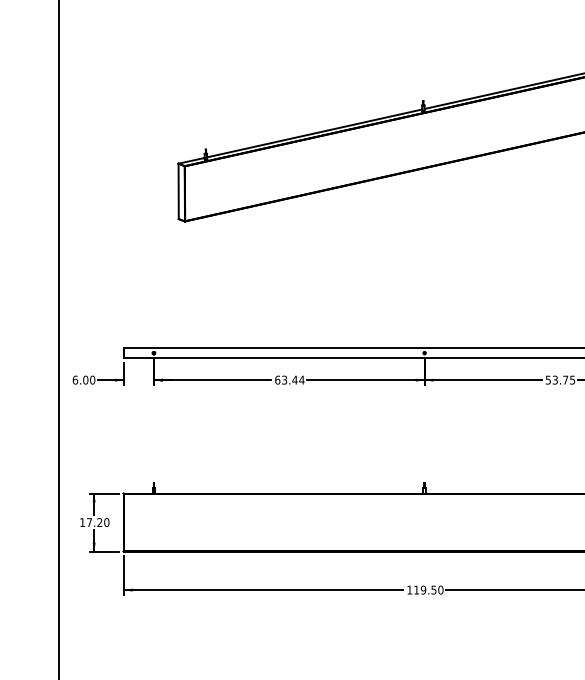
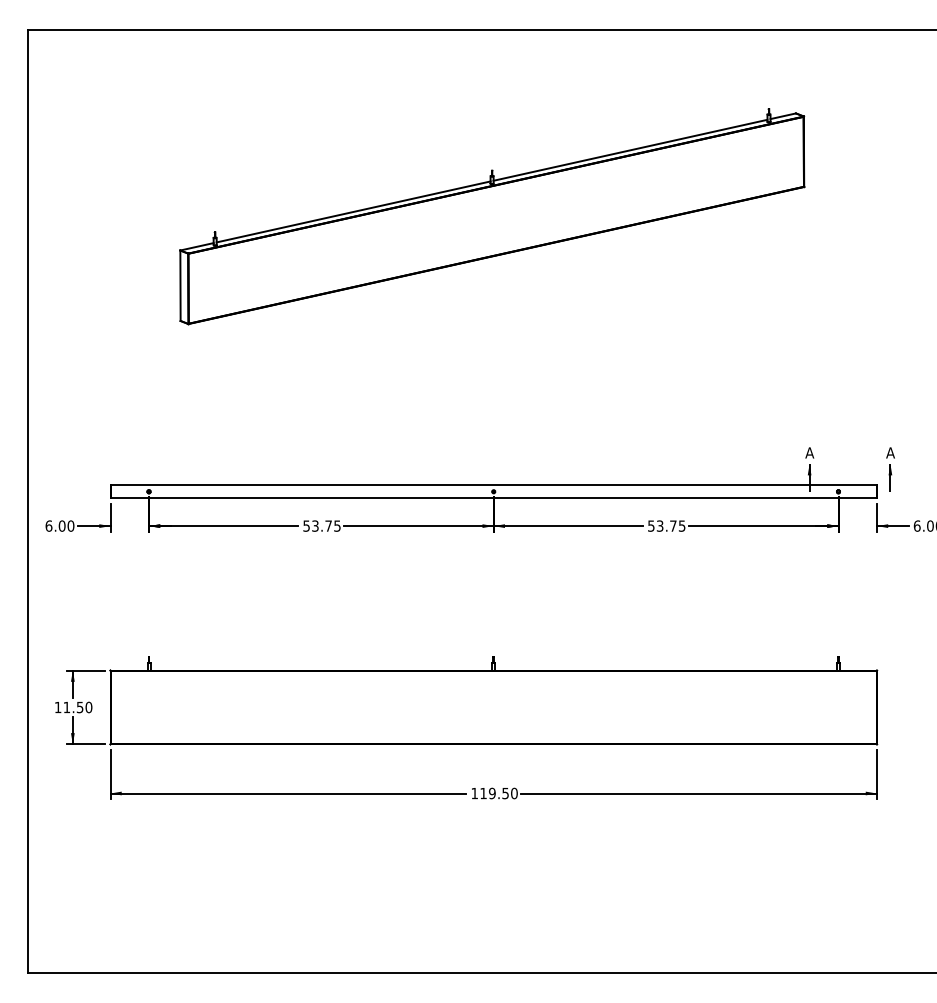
text: (290, 379) -> (322, 525), 63.44 -> 53.75
text: (94, 522) -> (73, 707), 17.20 -> 11.50

